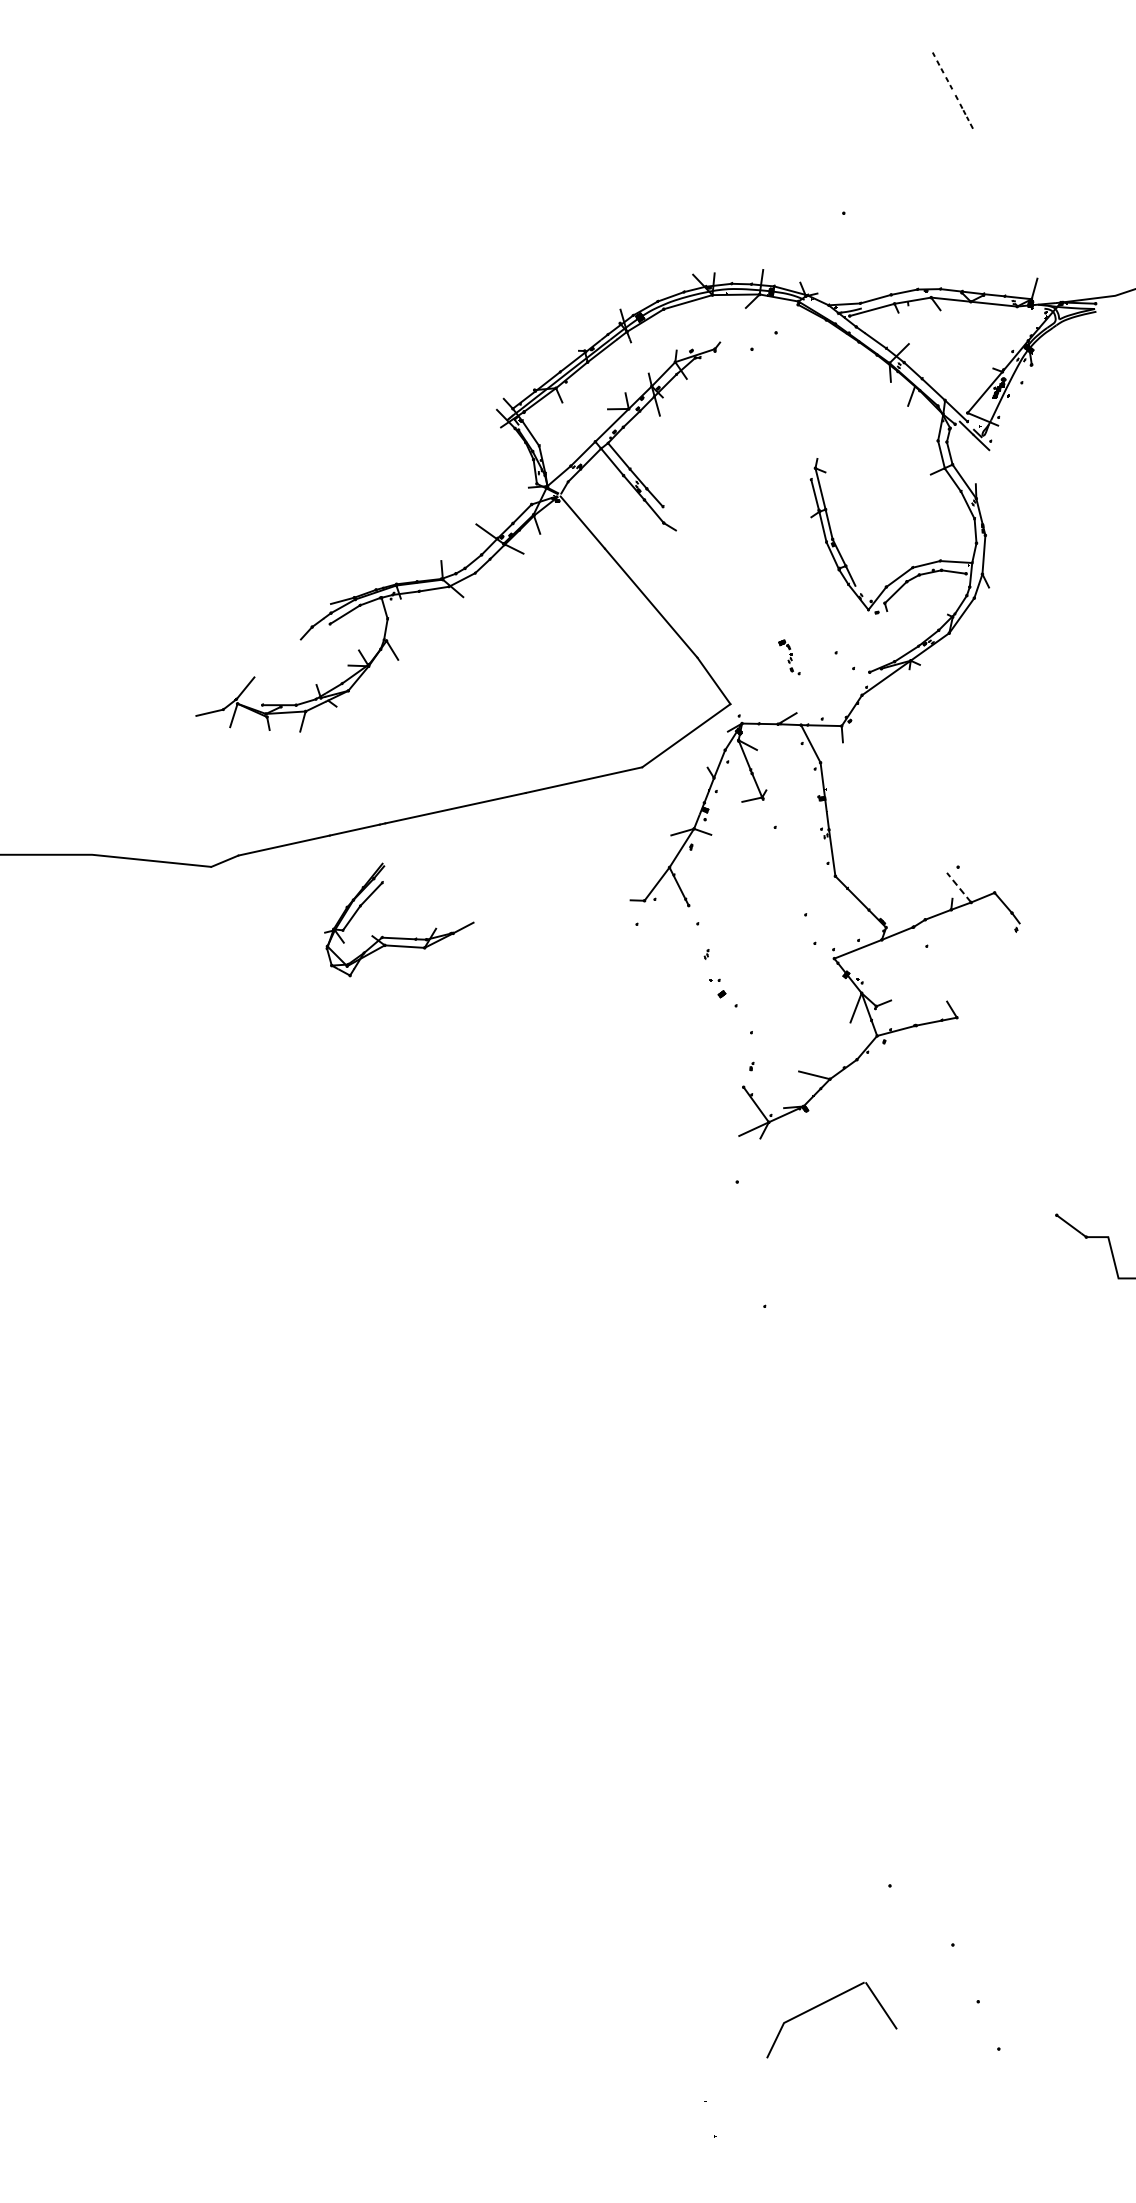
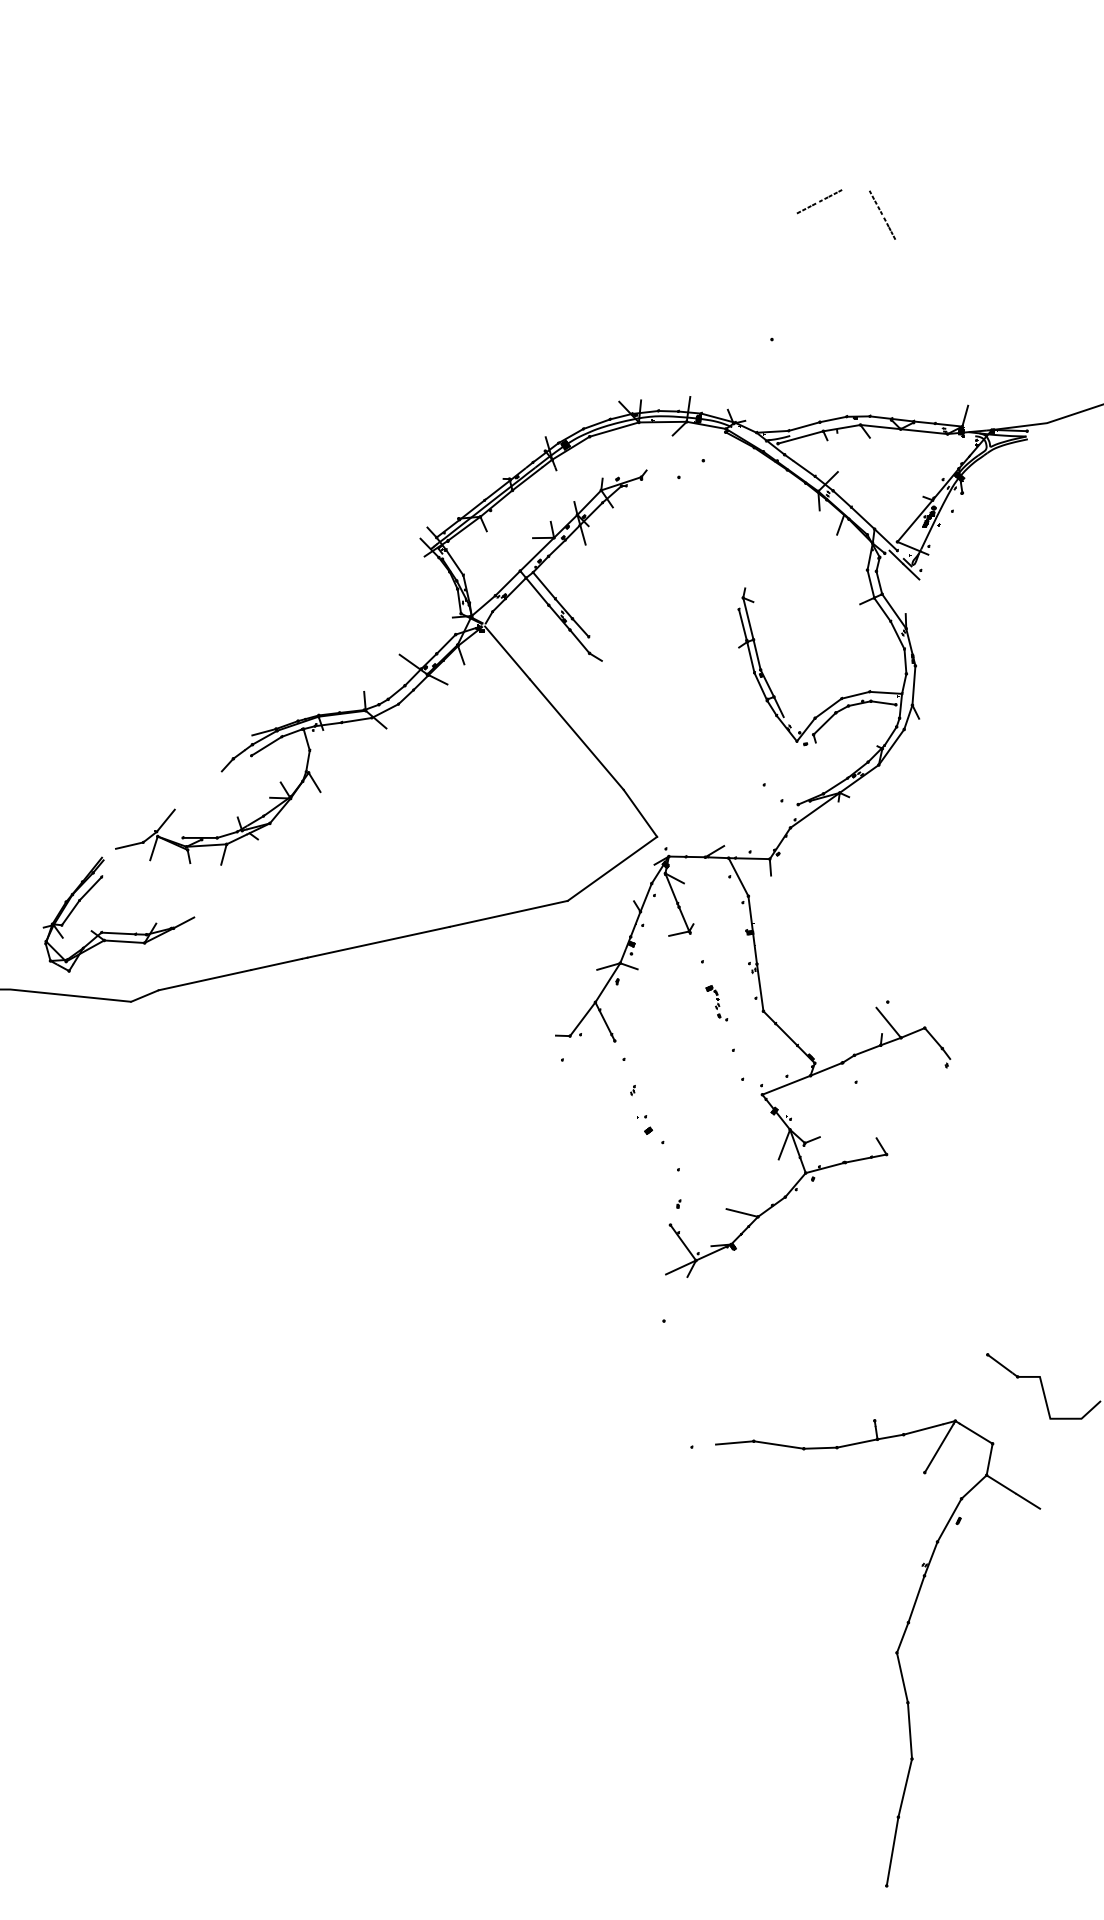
part: (890, 77) -> (819, 201), added
part: (952, 90) -> (882, 215), size x0.62
part: (789, 657) -> (716, 1003), moved
line: (958, 887) -> (888, 1022), dashed -> solid
part: (399, 937) -> (119, 932), moved
part: (965, 1509) -> (895, 1652), added

